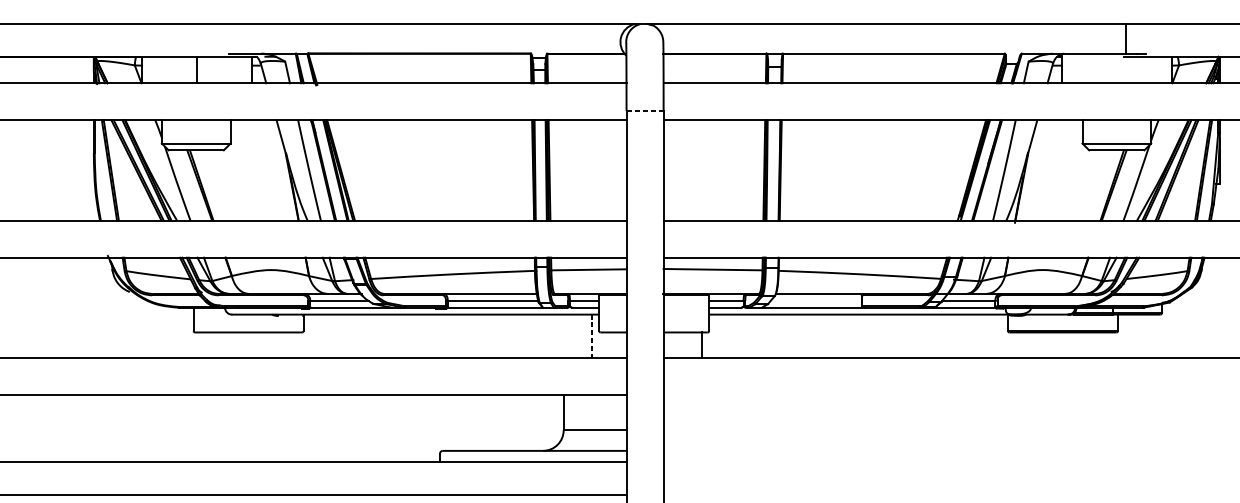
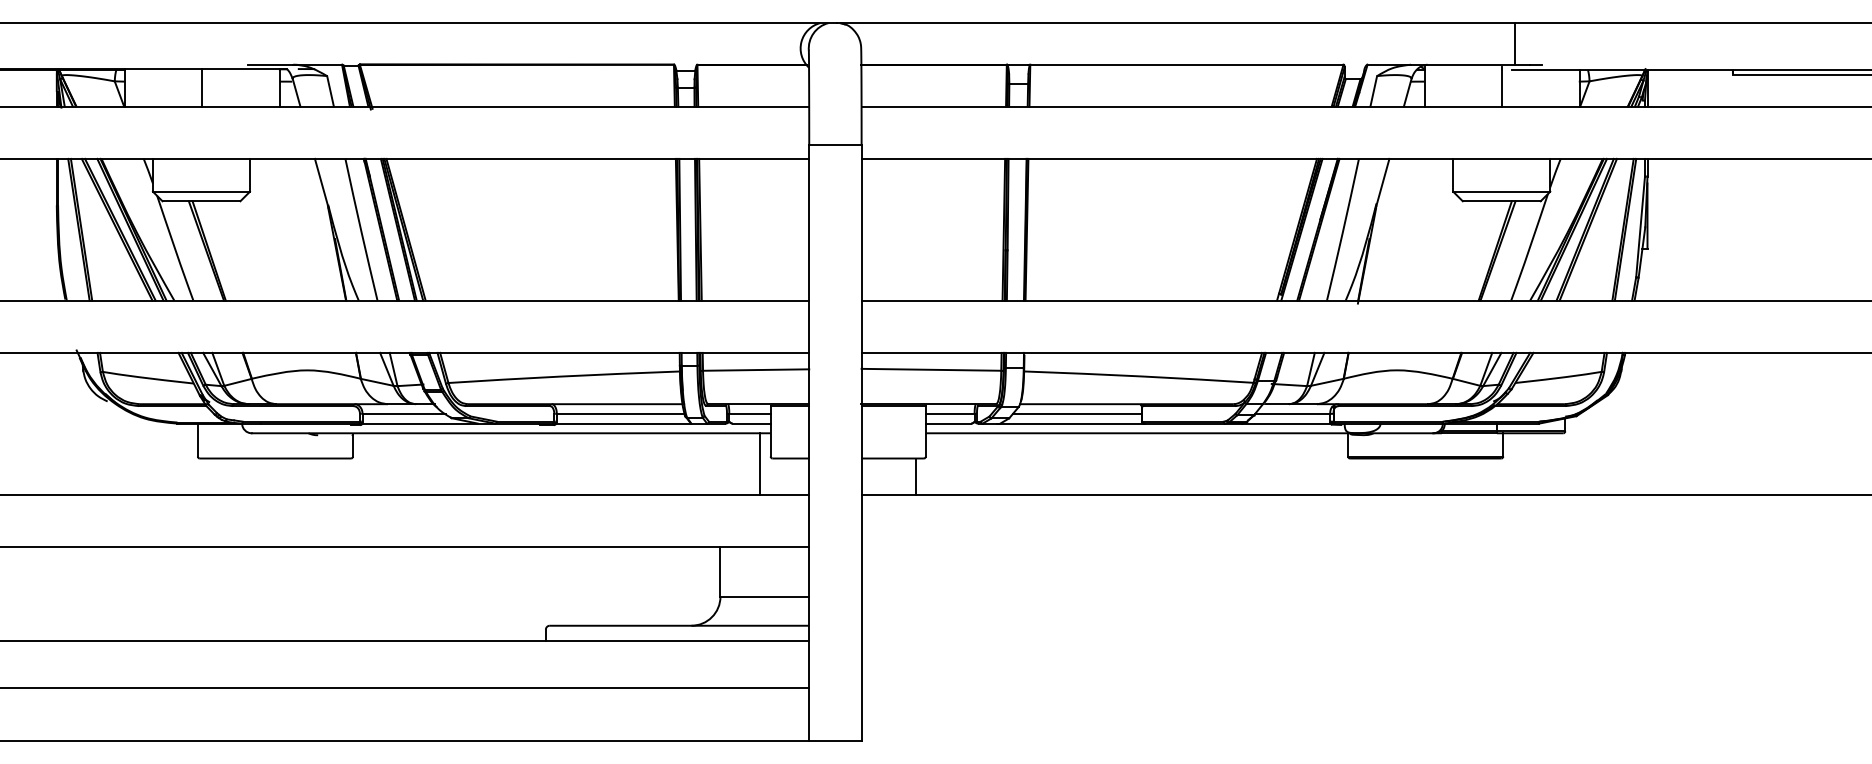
line: (1117, 69) -> (1502, 86), added
line: (644, 110) -> (834, 145), dashed -> solid
line: (815, 300) -> (1076, 413), added
line: (592, 335) -> (760, 463), dashed -> solid

